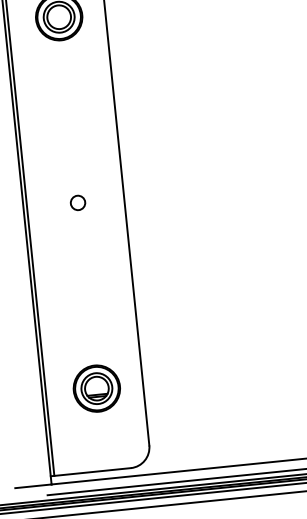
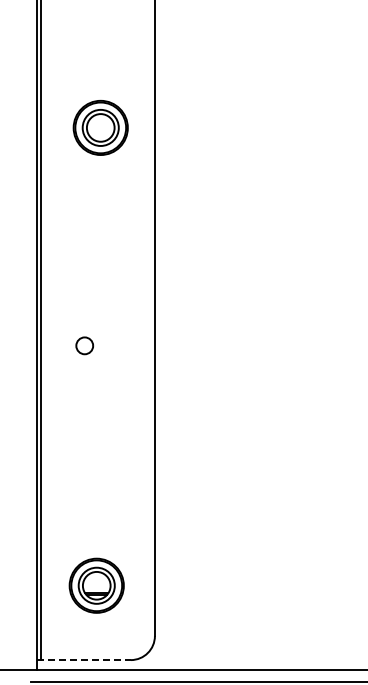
circle: (77, 202) -> (84, 345), moved
part: (96, 388) -> (96, 585), moved
line: (91, 472) -> (84, 660), solid -> dashed

